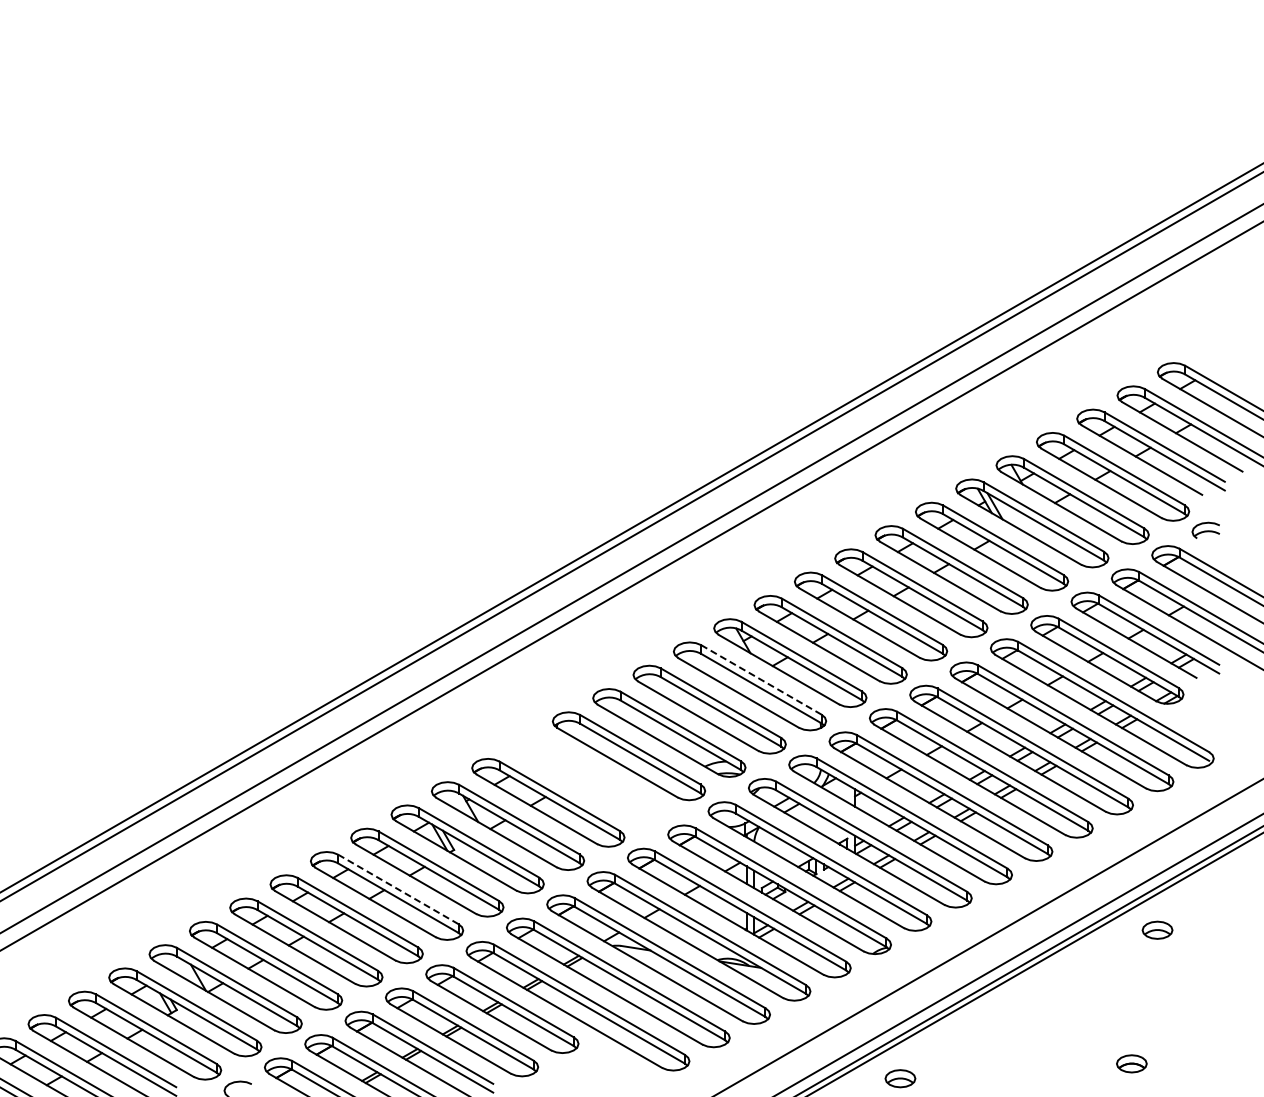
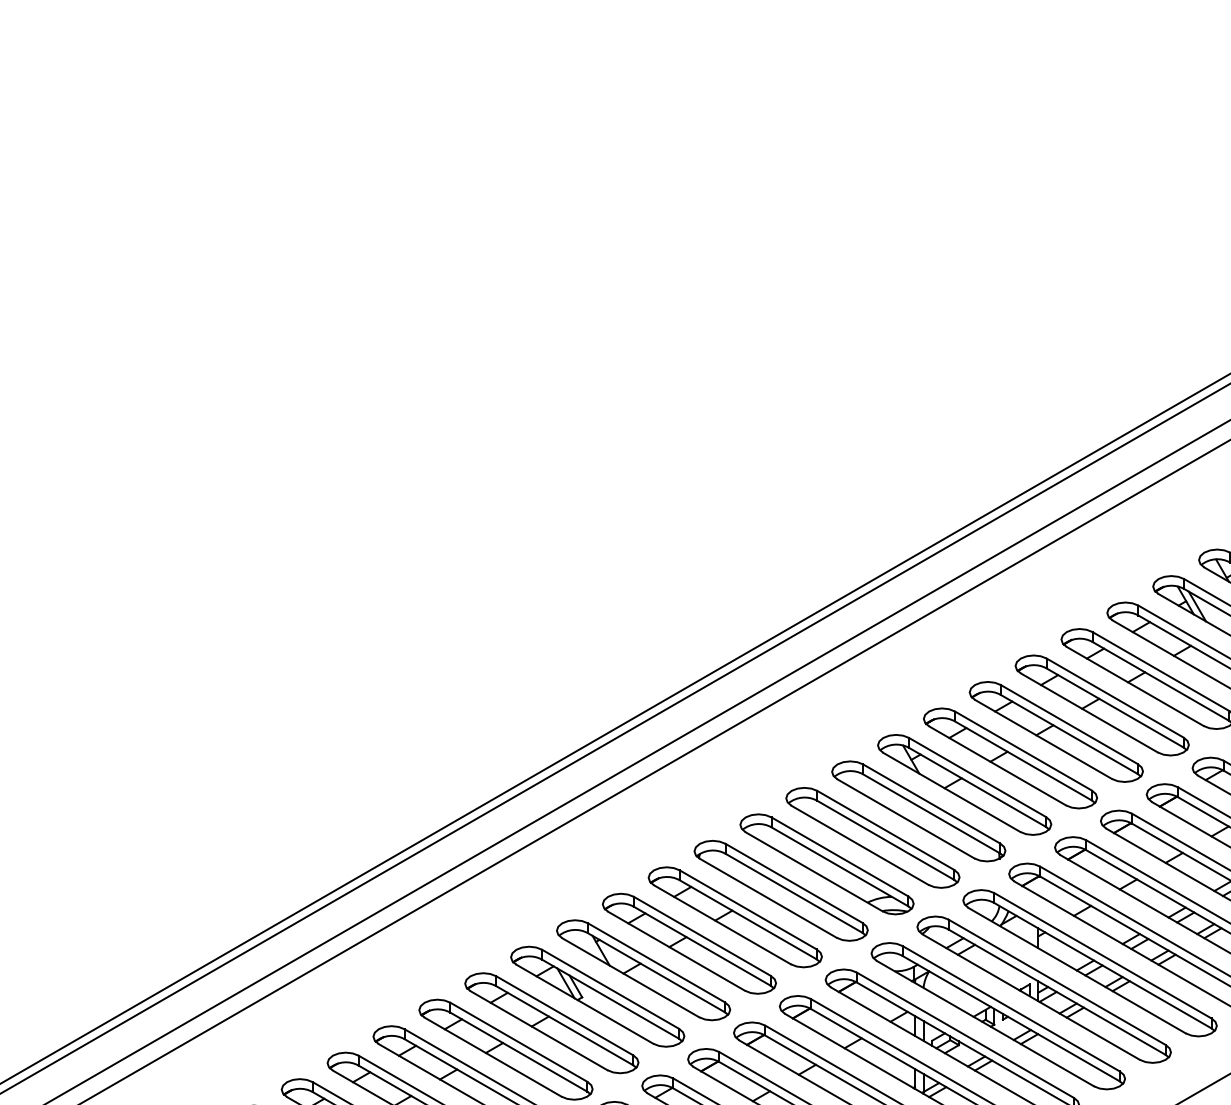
line: (760, 679) -> (930, 803), dashed -> solid
part: (588, 779) -> (735, 917), added
line: (397, 889) -> (517, 1042), dashed -> solid

